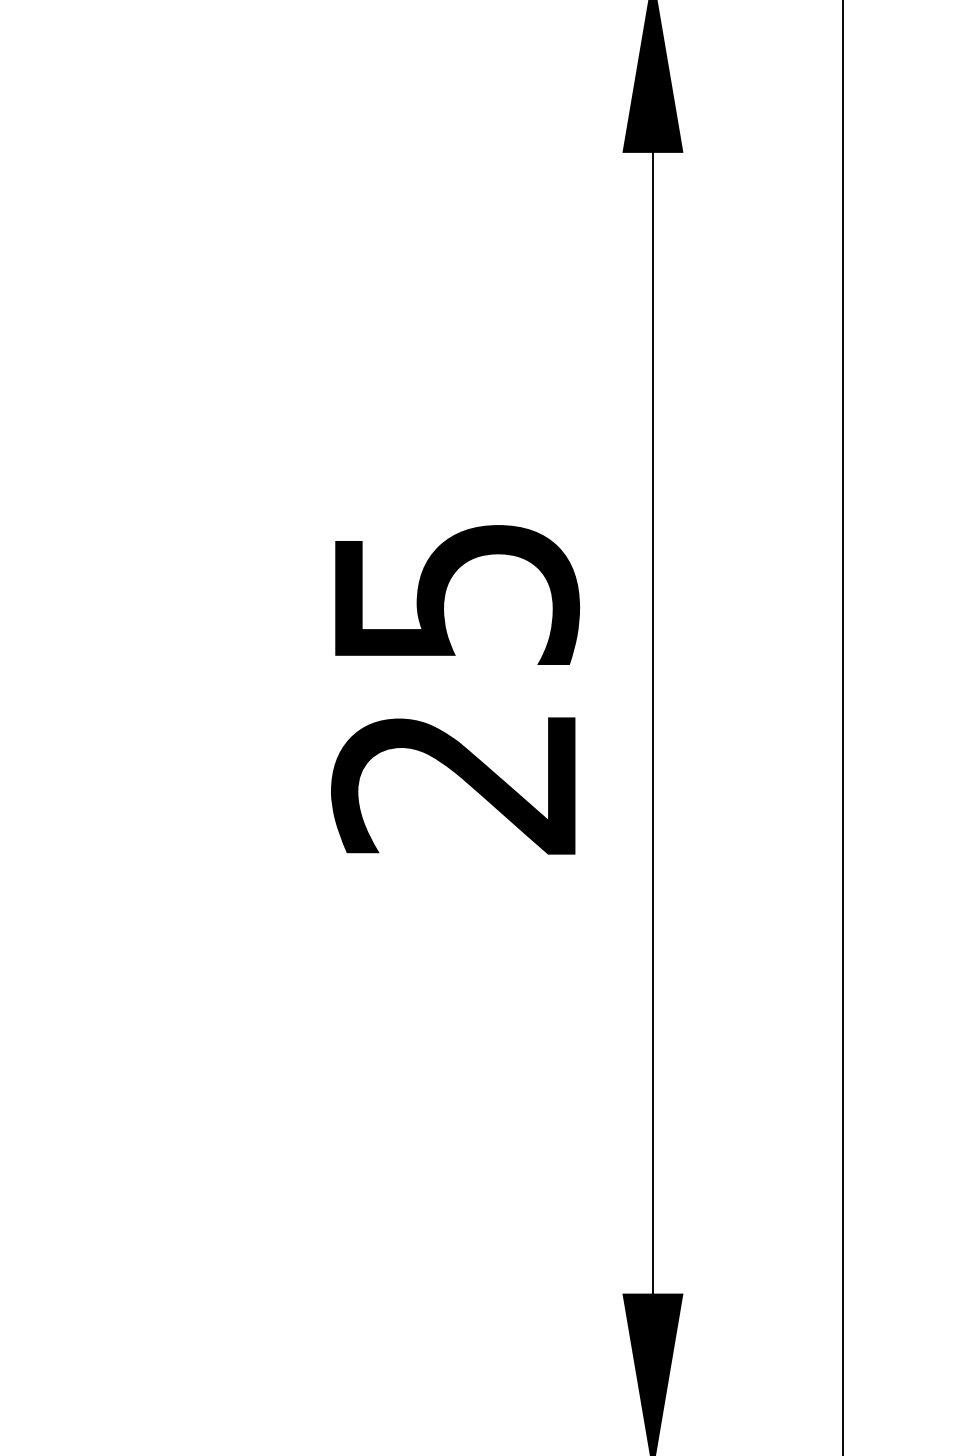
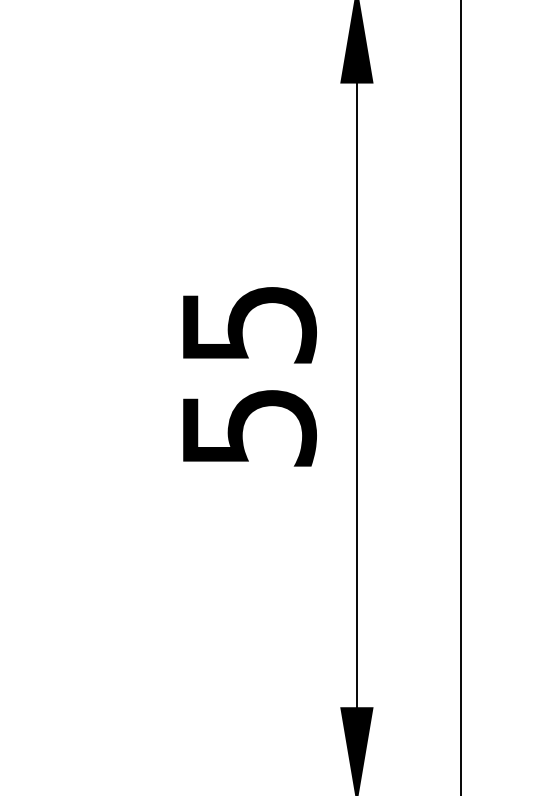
text: (454, 783) -> (248, 428), 25 -> 55

